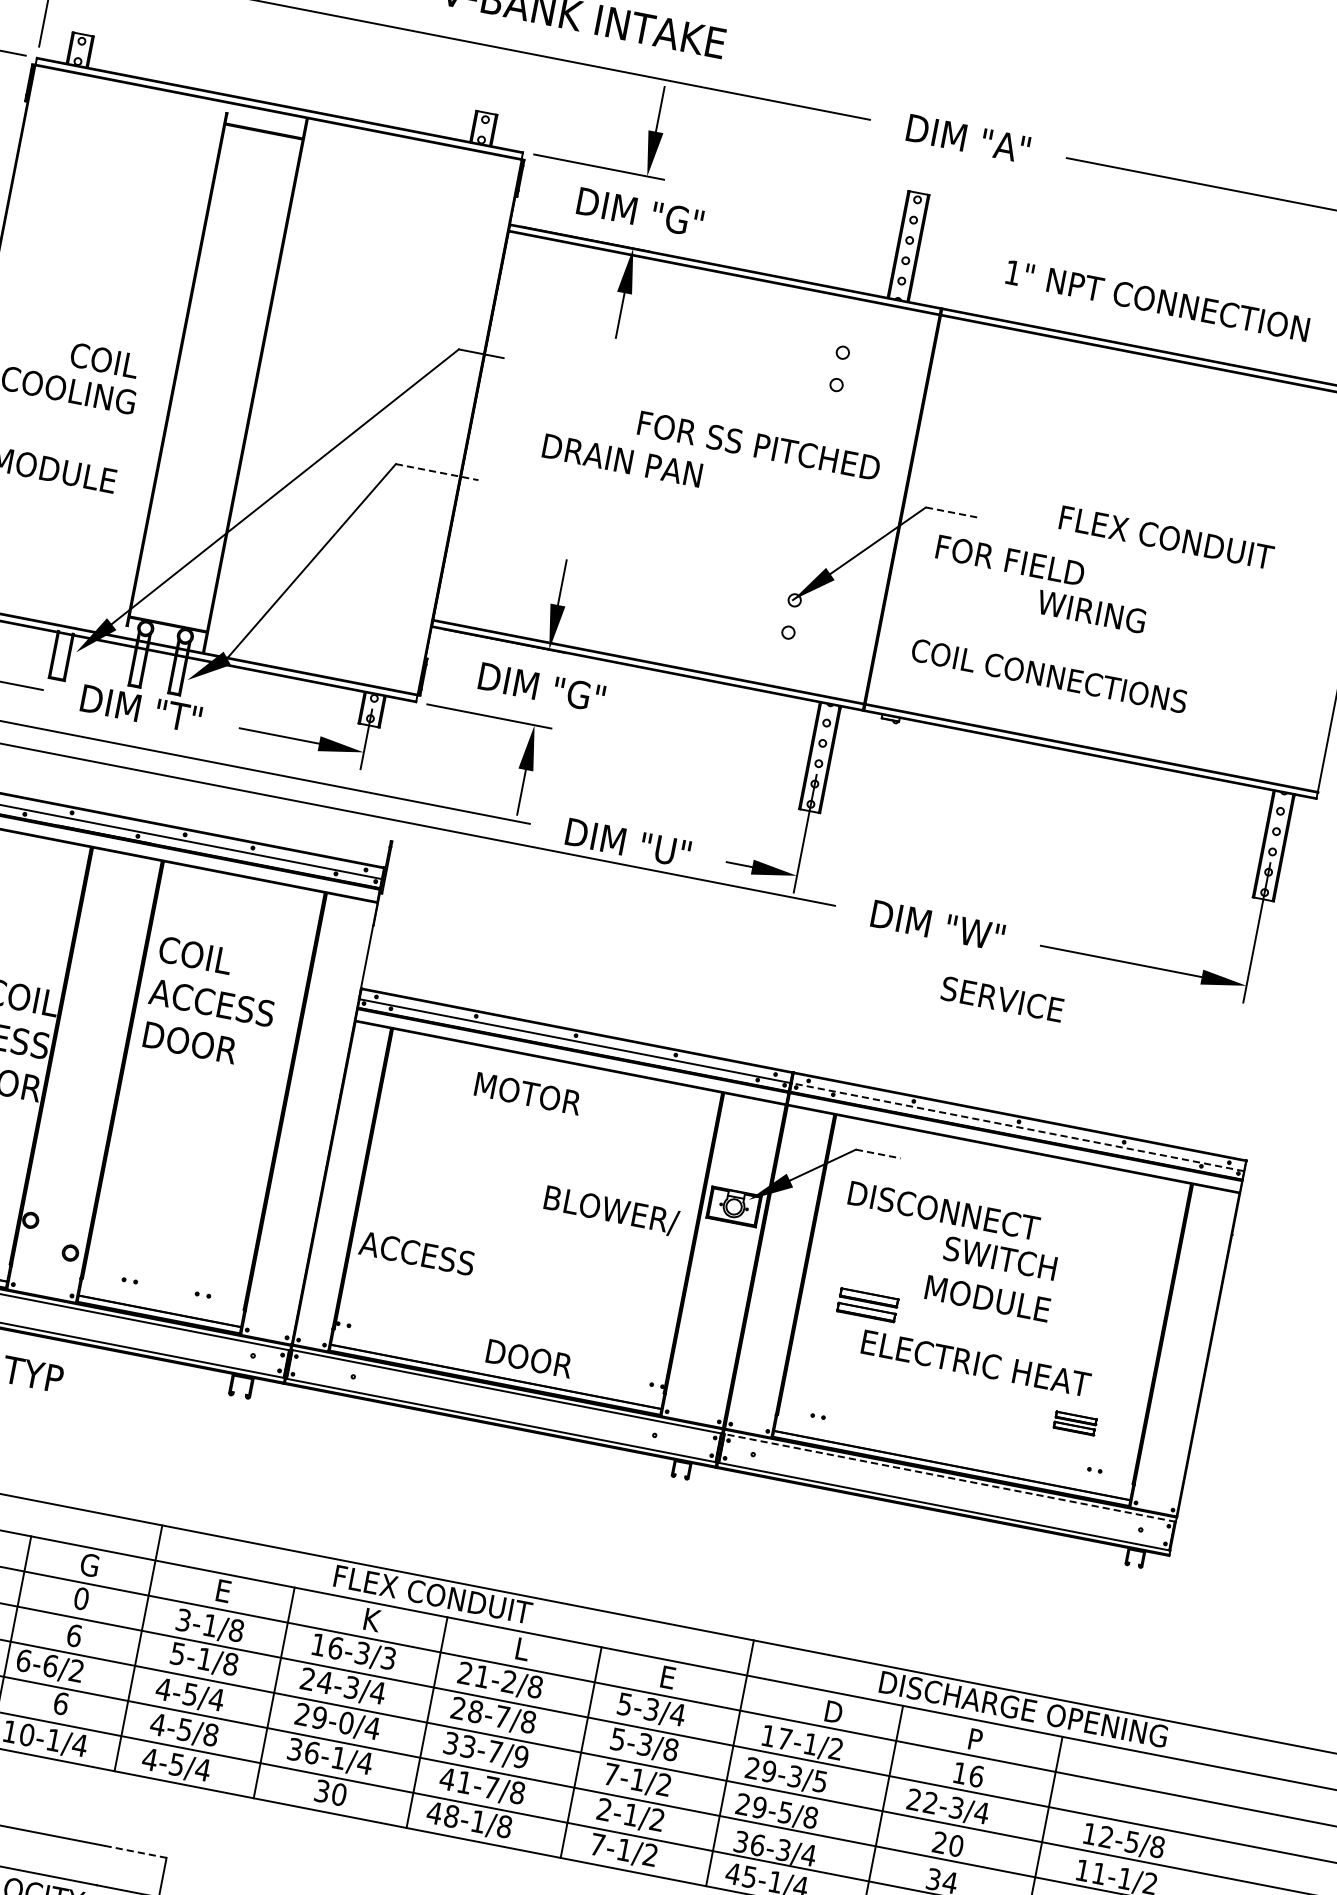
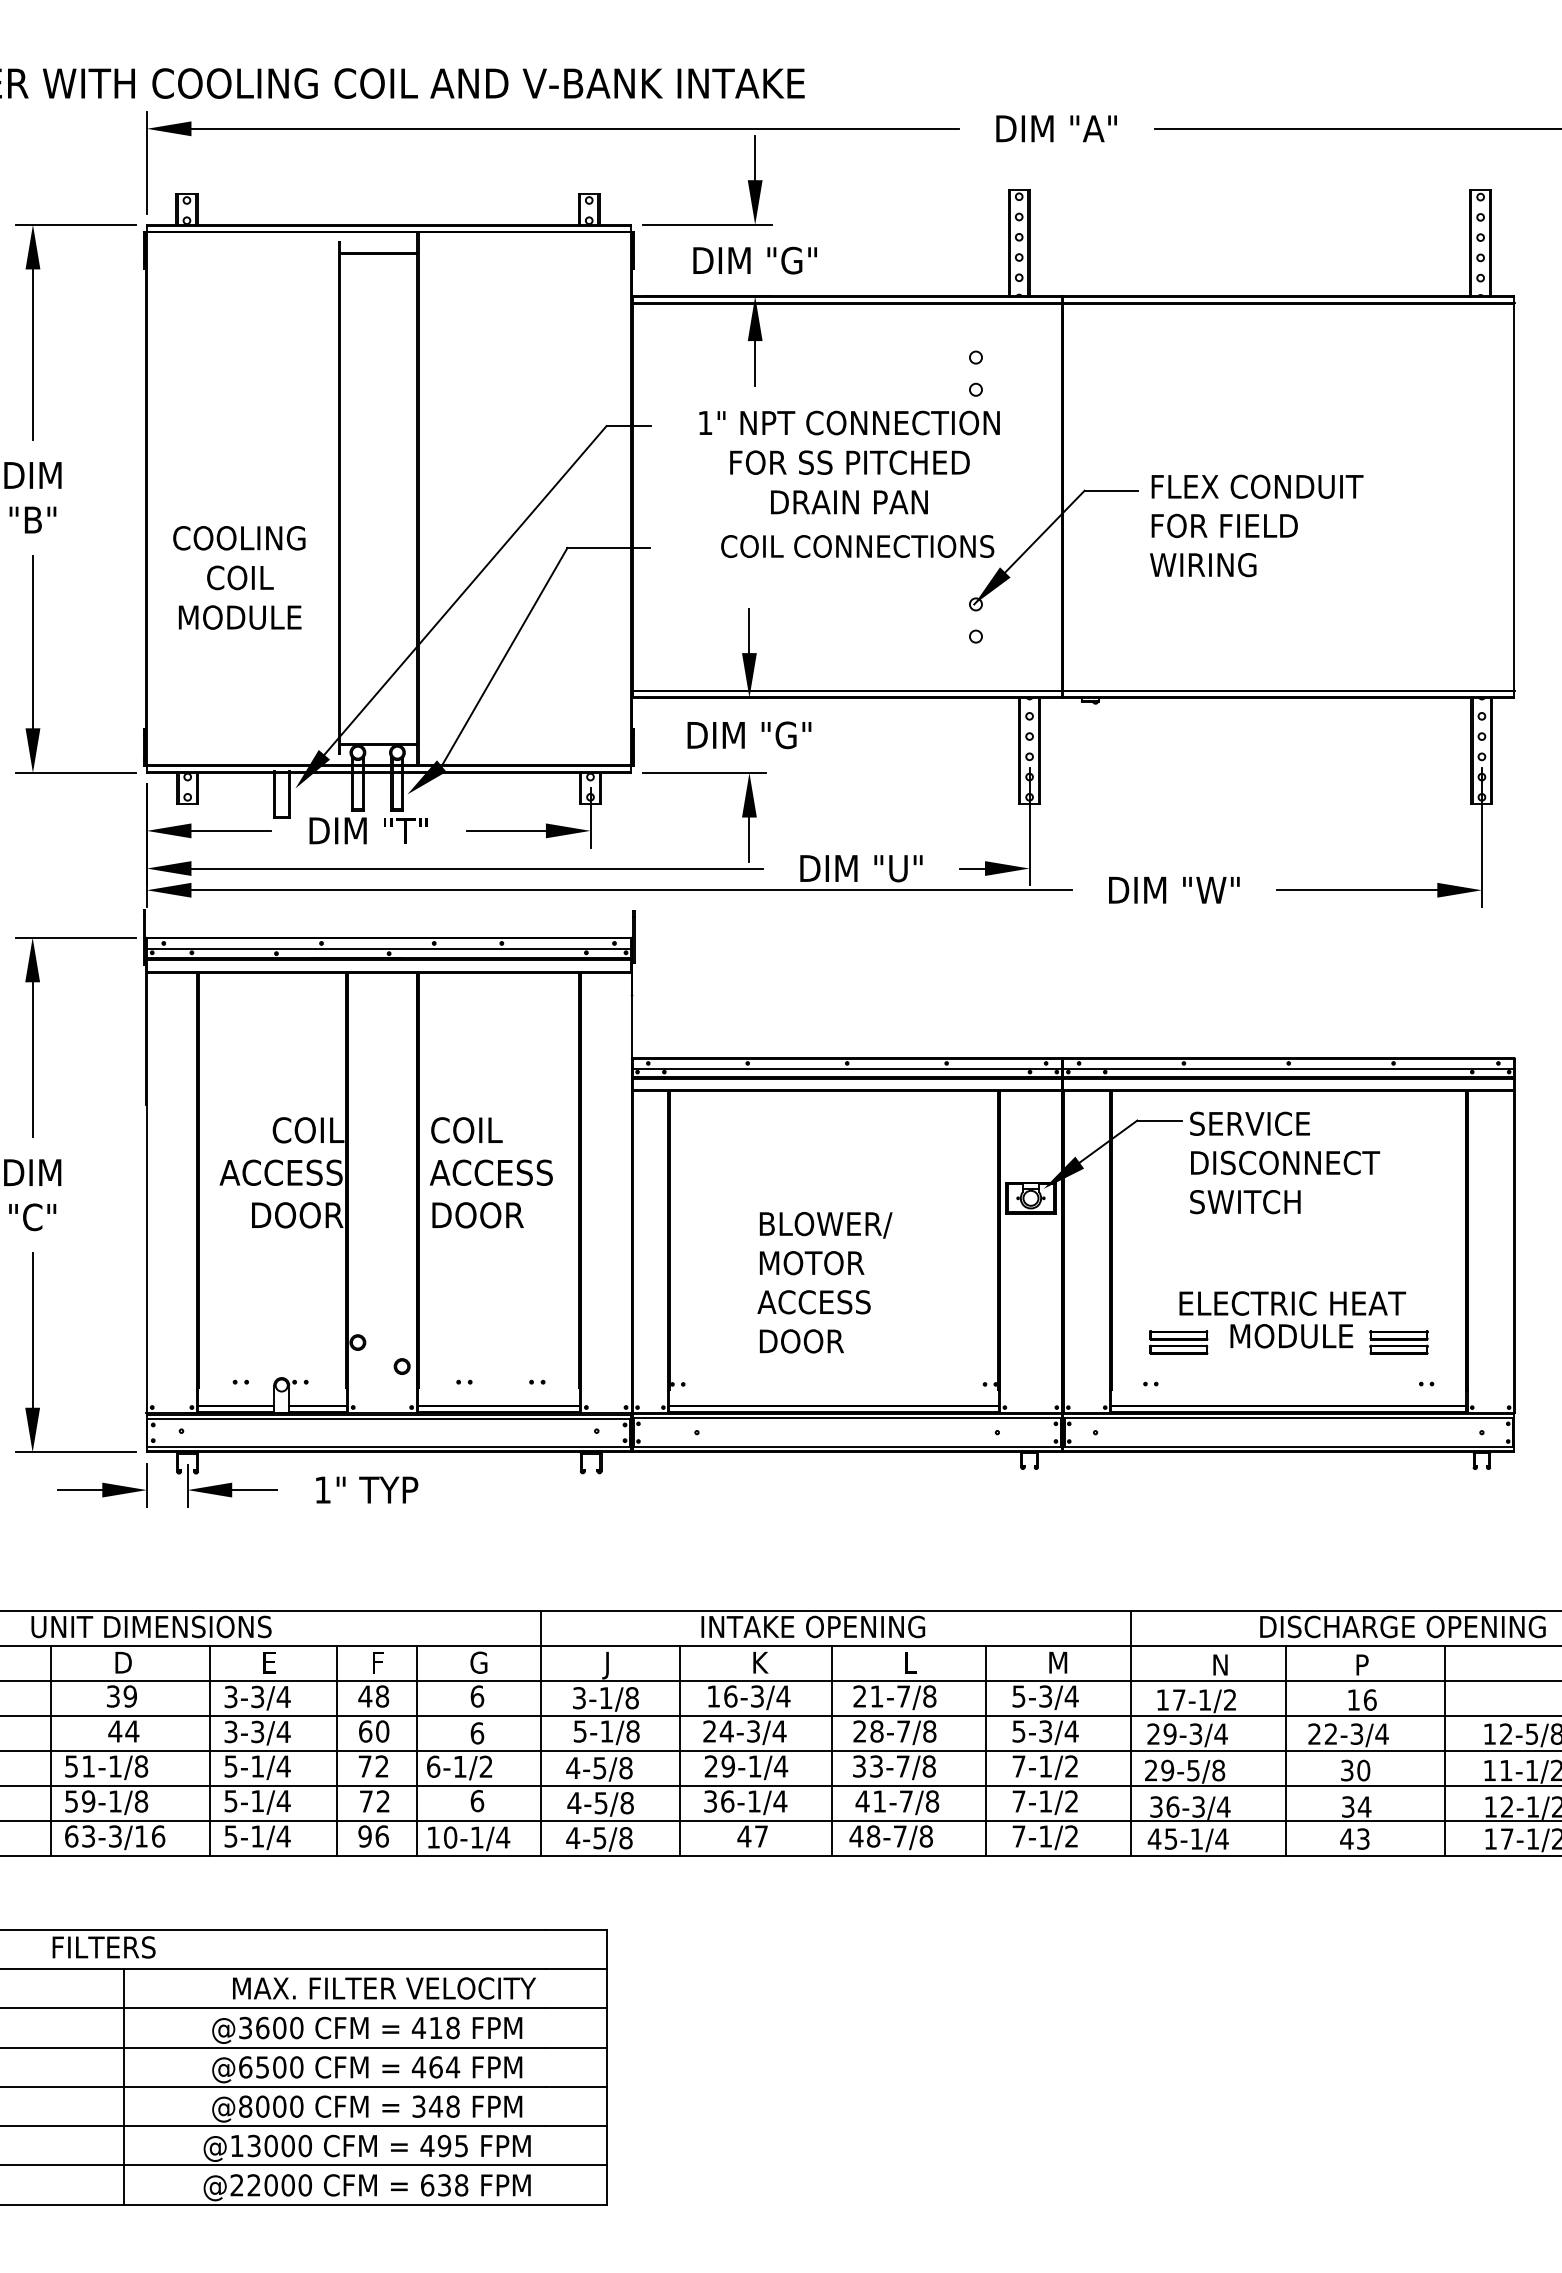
text: (1157, 300) -> (849, 422), moved
text: (104, 360) -> (240, 577), moved
text: (758, 445) -> (849, 462), moved
text: (622, 460) -> (849, 502), moved
line: (437, 472) -> (609, 548), dashed -> solid
line: (952, 512) -> (1111, 490), dashed -> solid
text: (1166, 537) -> (1257, 486), moved
text: (1010, 560) -> (1224, 525), moved
text: (1091, 612) -> (1203, 565), moved
text: (1049, 675) -> (857, 546), moved
text: (1002, 998) -> (1249, 1123), moved
text: (211, 1002) -> (490, 1172), moved
text: (528, 1094) -> (812, 1263), moved
line: (1017, 1126) -> (1288, 1068), dashed -> solid
line: (879, 1154) -> (1160, 1120), dashed -> solid
text: (944, 1210) -> (1285, 1162), moved
text: (611, 1211) -> (826, 1225), moved
text: (416, 1253) -> (813, 1302), moved
text: (1000, 1258) -> (1245, 1202), moved
text: (987, 1299) -> (1291, 1336), moved
part: (867, 1304) -> (1178, 1342), moved
text: (529, 1358) -> (801, 1341), moved
part: (1074, 1423) -> (1398, 1342), size x1.43
line: (949, 1478) -> (1288, 1418), dashed -> solid
text: (221, 1593) -> (610, 1665), E -> J
text: (432, 1594) -> (813, 1626), FLEX CONDUIT -> INTAKE OPENING
text: (81, 1598) -> (477, 1696), 0 -> 6
text: (388, 1658) -> (783, 1696), 16-3/3 -> 16-3/4
text: (50, 1665) -> (460, 1766), 6-6/2 -> 6-1/2
text: (671, 1677) -> (1058, 1662), E -> M
text: (509, 1681) -> (903, 1696), 21-2/8 -> 21-7/8
text: (216, 1699) -> (625, 1768), 4-5/4 -> 4-5/8
text: (835, 1711) -> (1222, 1664), D -> N
text: (345, 1723) -> (754, 1766), 29-0/4 -> 29-1/4
text: (670, 1749) -> (1071, 1731), 5-3/8 -> 5-3/4
text: (520, 1756) -> (928, 1766), 33-7/9 -> 33-7/8
text: (202, 1770) -> (625, 1838), 4-5/4 -> 4-5/8
text: (819, 1780) -> (1220, 1733), 29-3/5 -> 29-3/4
text: (330, 1792) -> (752, 1836), 30 -> 47
text: (603, 1809) -> (1018, 1801), 2-1/2 -> 7-1/2
text: (478, 1821) -> (900, 1836), 48-1/8 -> 48-7/8
text: (940, 1842) -> (1347, 1770), 20 -> 30
line: (135, 1851) -> (576, 1929), dashed -> solid

